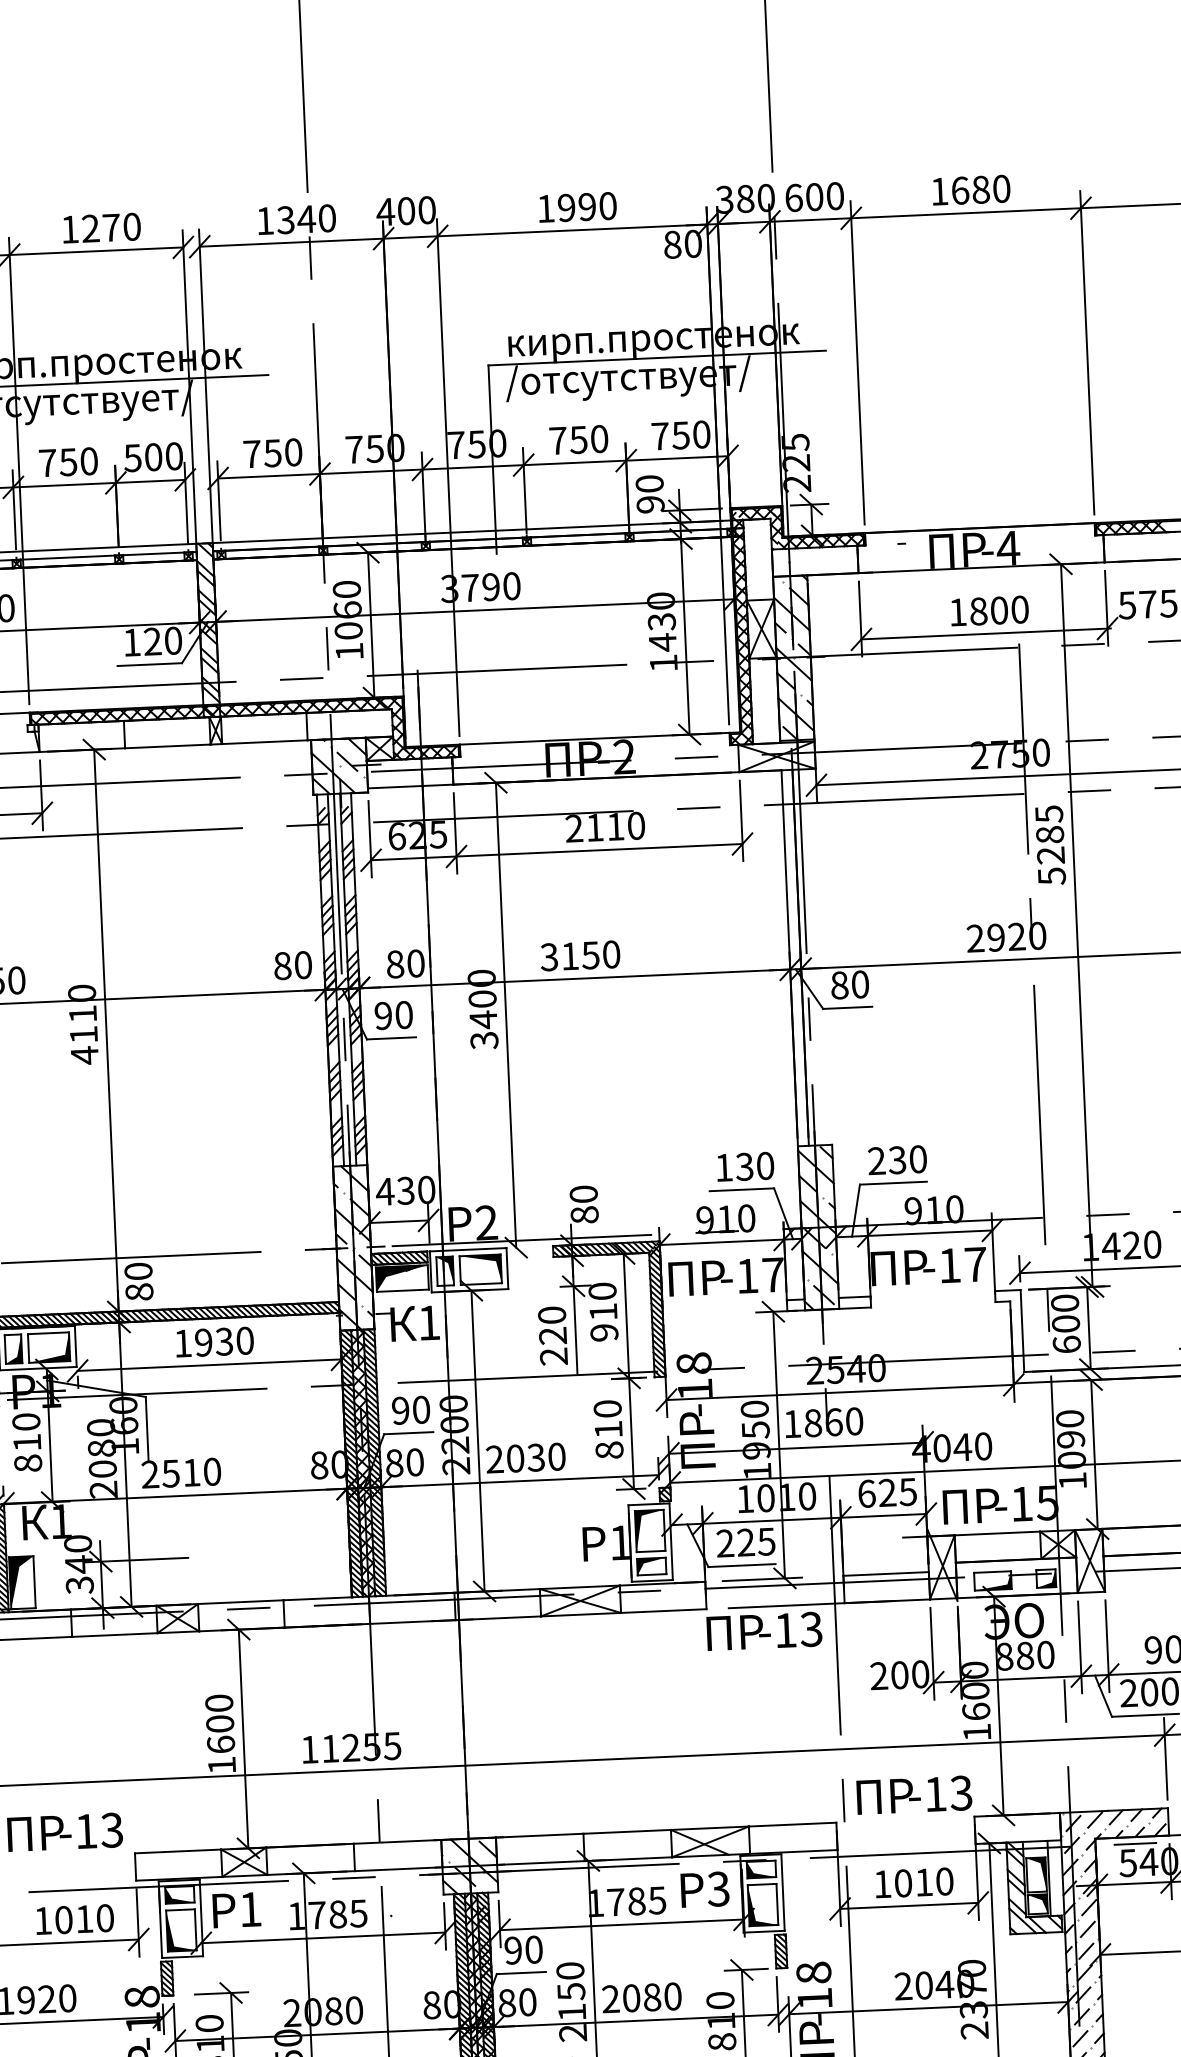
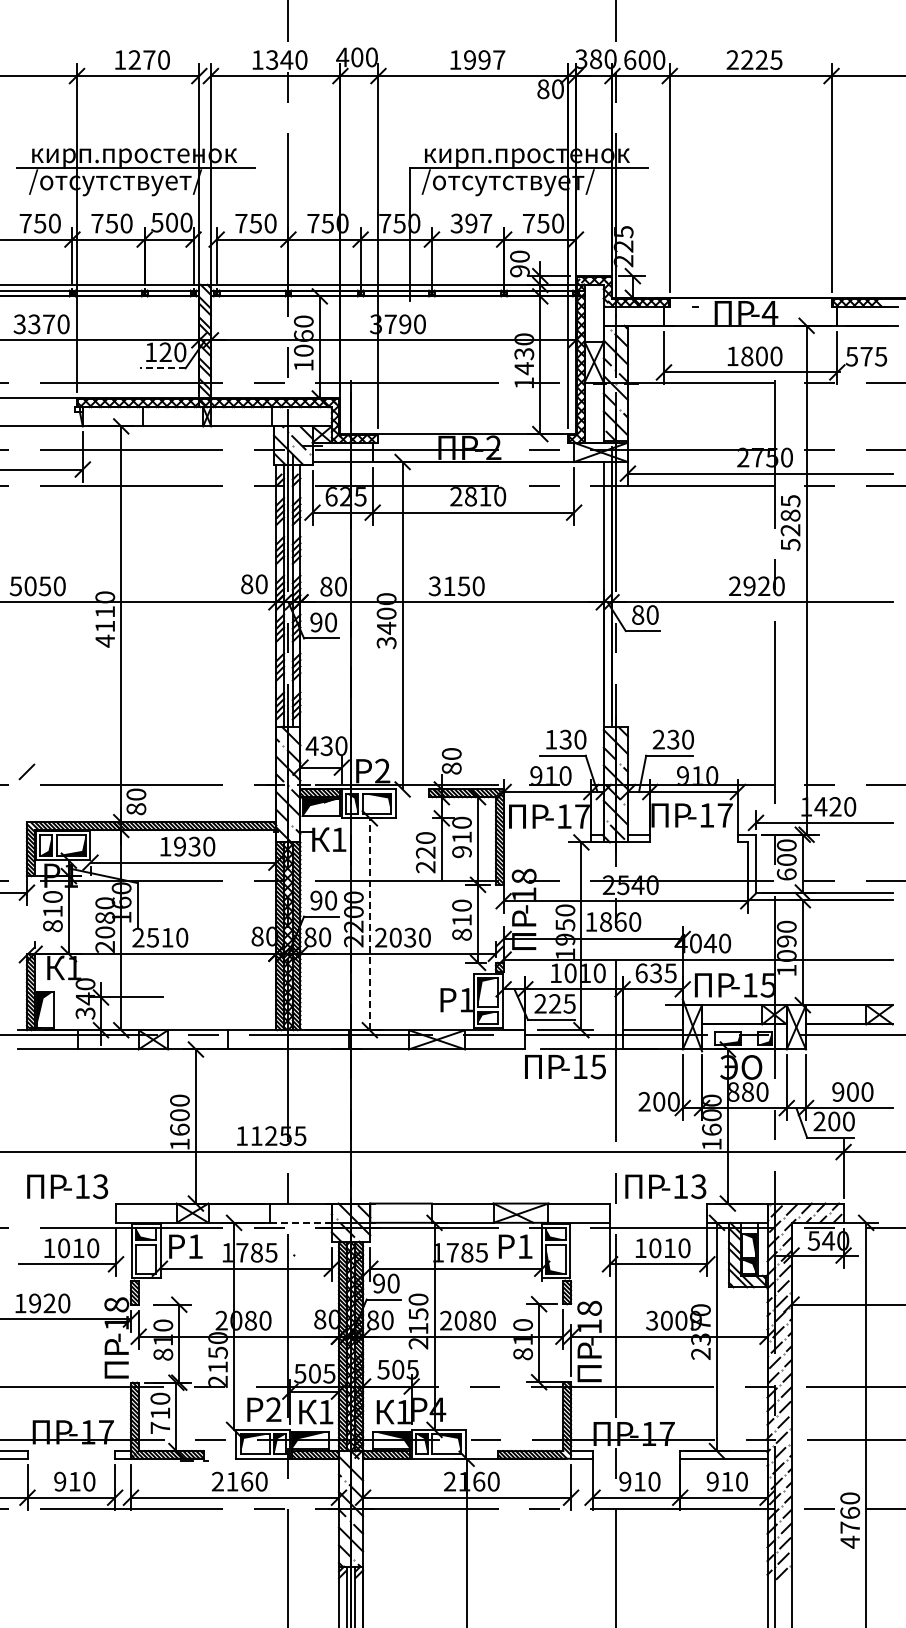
text: (970, 189) -> (754, 59), 1680 -> 2225
text: (608, 205) -> (499, 59), 1990 -> 1997
text: (578, 439) -> (471, 223), 750 -> 397
line: (149, 664) -> (162, 368), solid -> dashed
text: (594, 827) -> (470, 496), 2110 -> 2810
line: (477, 1441) -> (369, 924), solid -> dashed
text: (886, 1493) -> (655, 973), 625 -> 635
text: (811, 1628) -> (598, 1066), -13 -> -15
line: (398, 1868) -> (300, 1222), solid -> dashed
text: (717, 1888) -> (524, 1246), 3 -> 1
fill: (181, 1929) -> (146, 1258), removed
text: (933, 1984) -> (673, 1320), 2040 -> 3009

